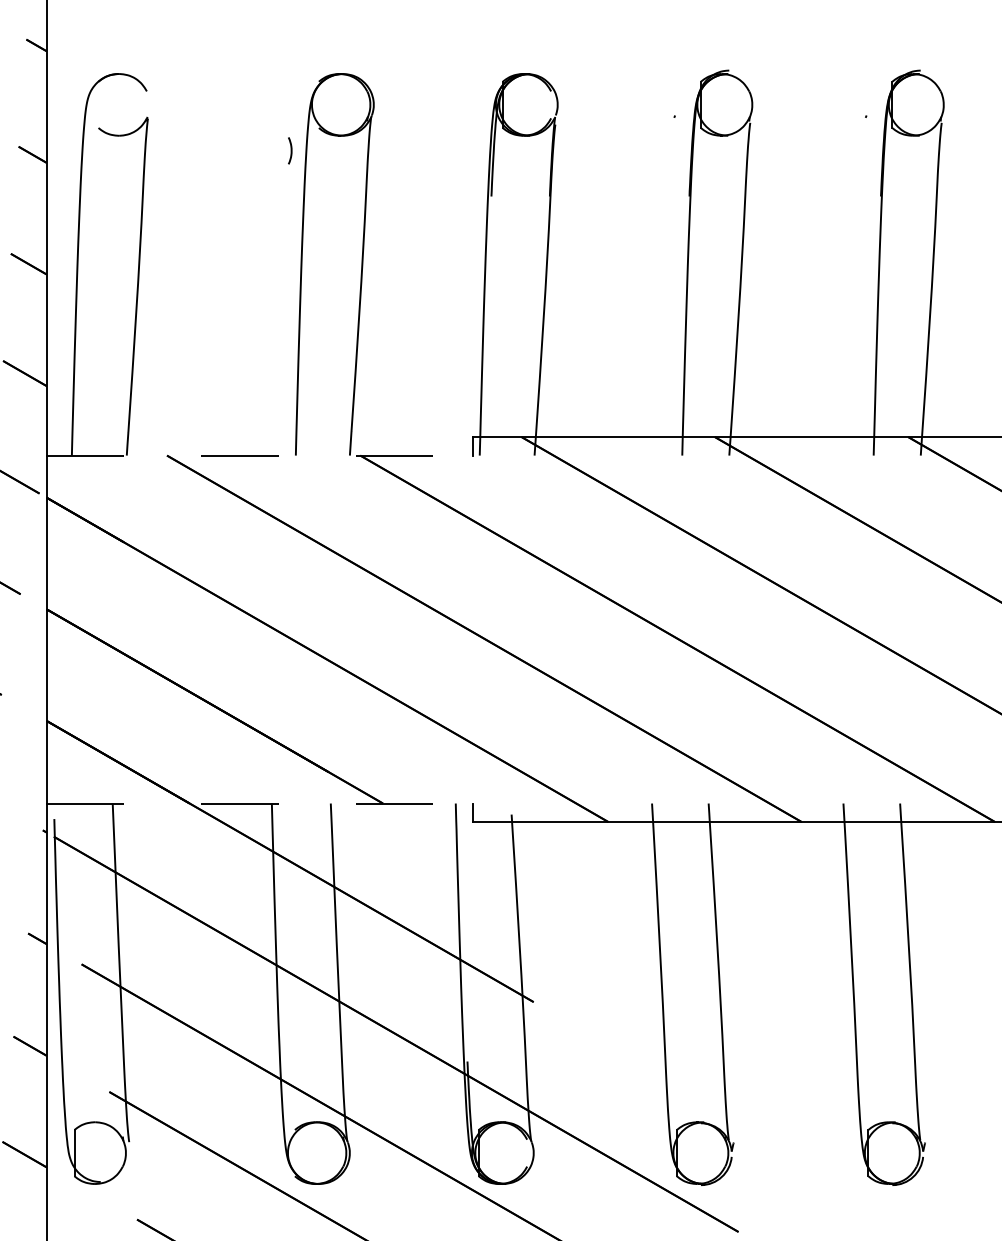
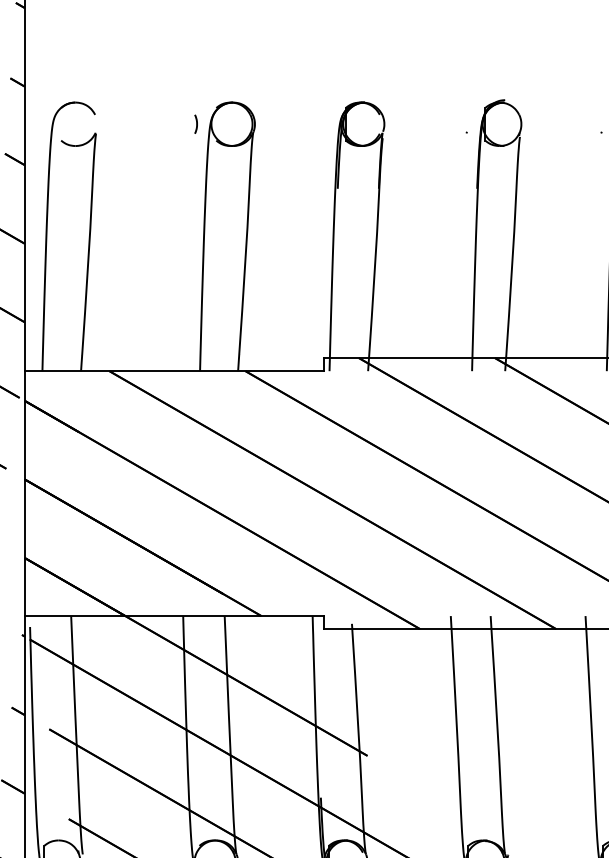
curve: (290, 150) -> (196, 124), moved
line: (259, 455) -> (174, 371), dashed -> solid
line: (259, 803) -> (174, 616), dashed -> solid

